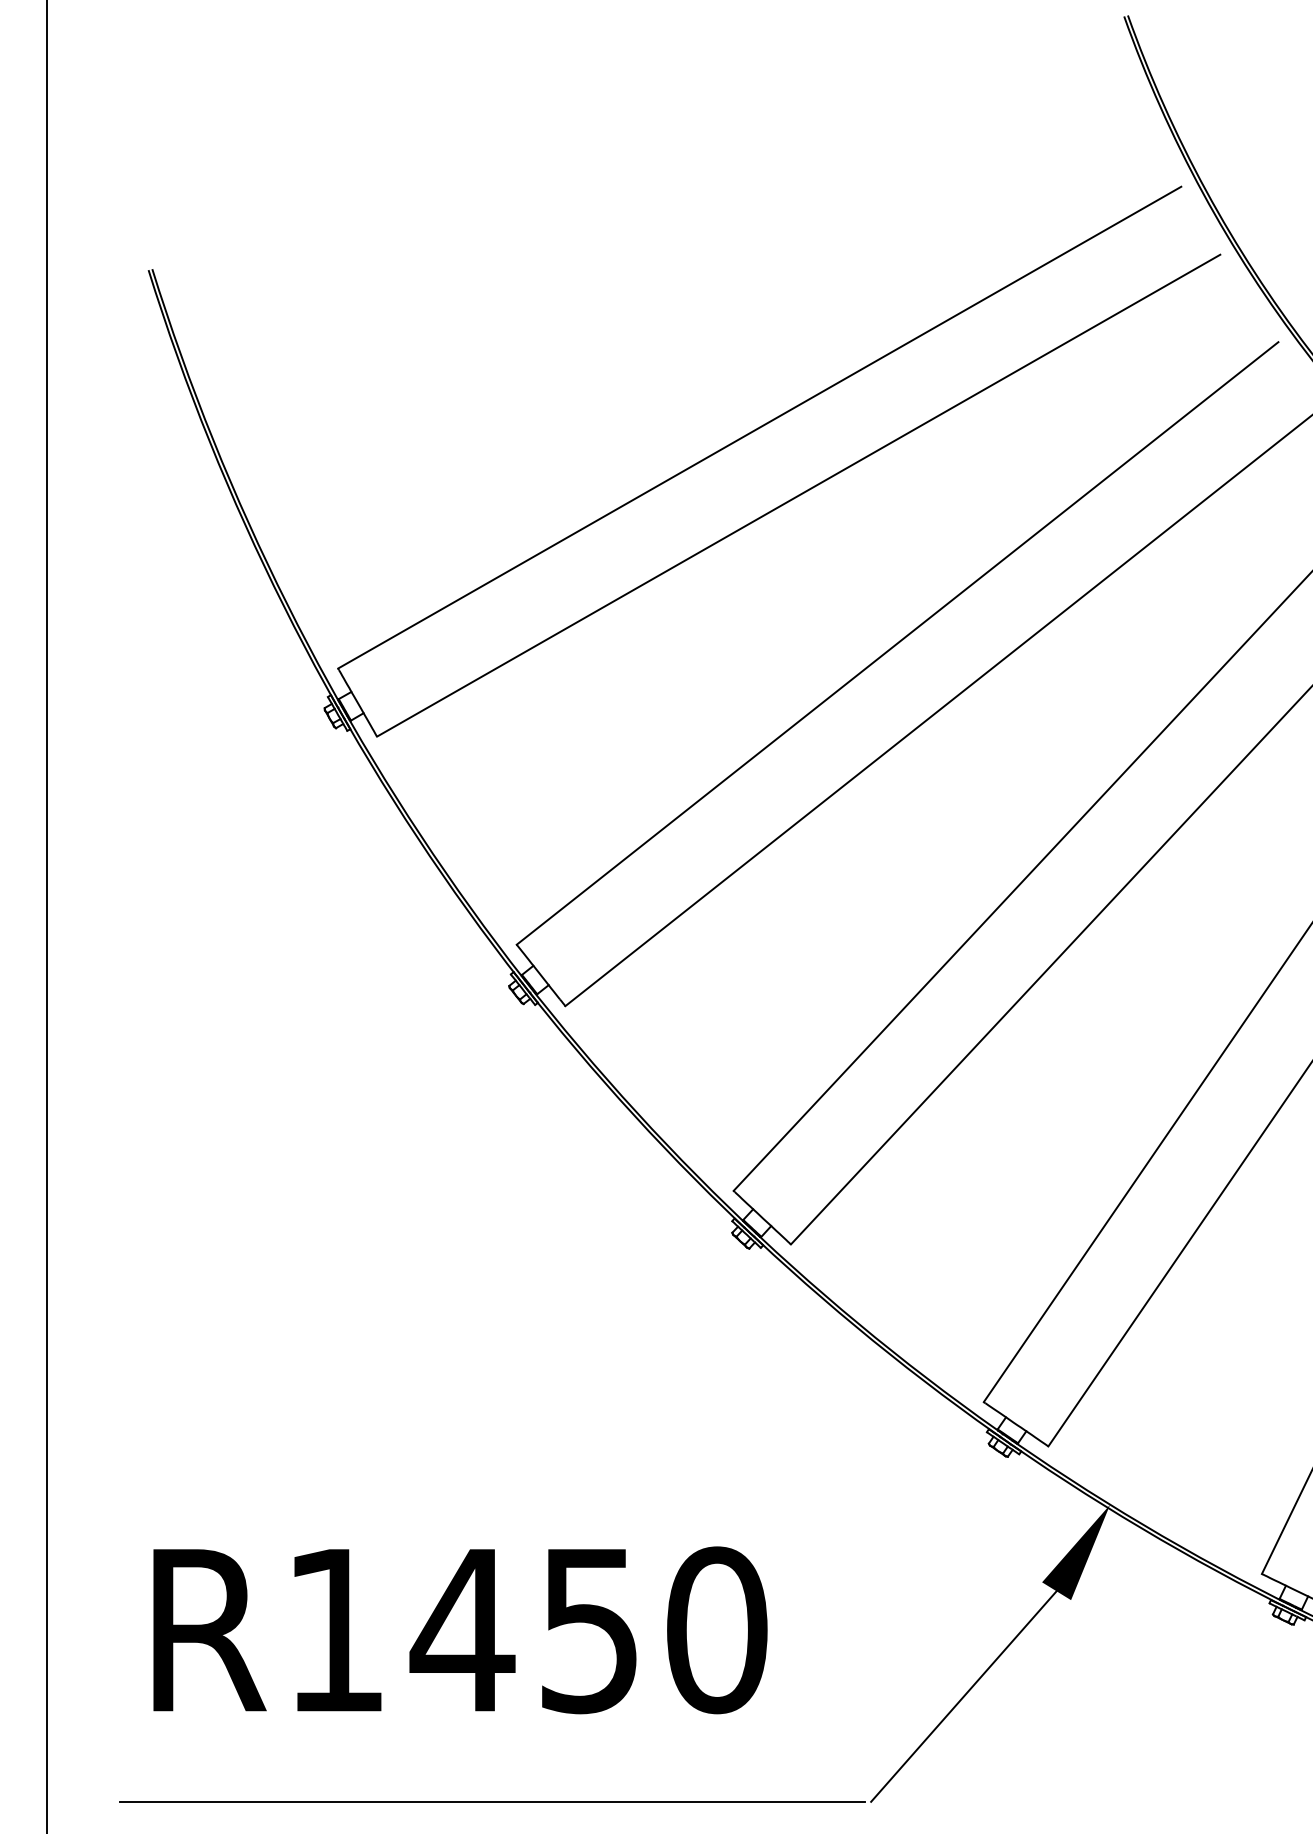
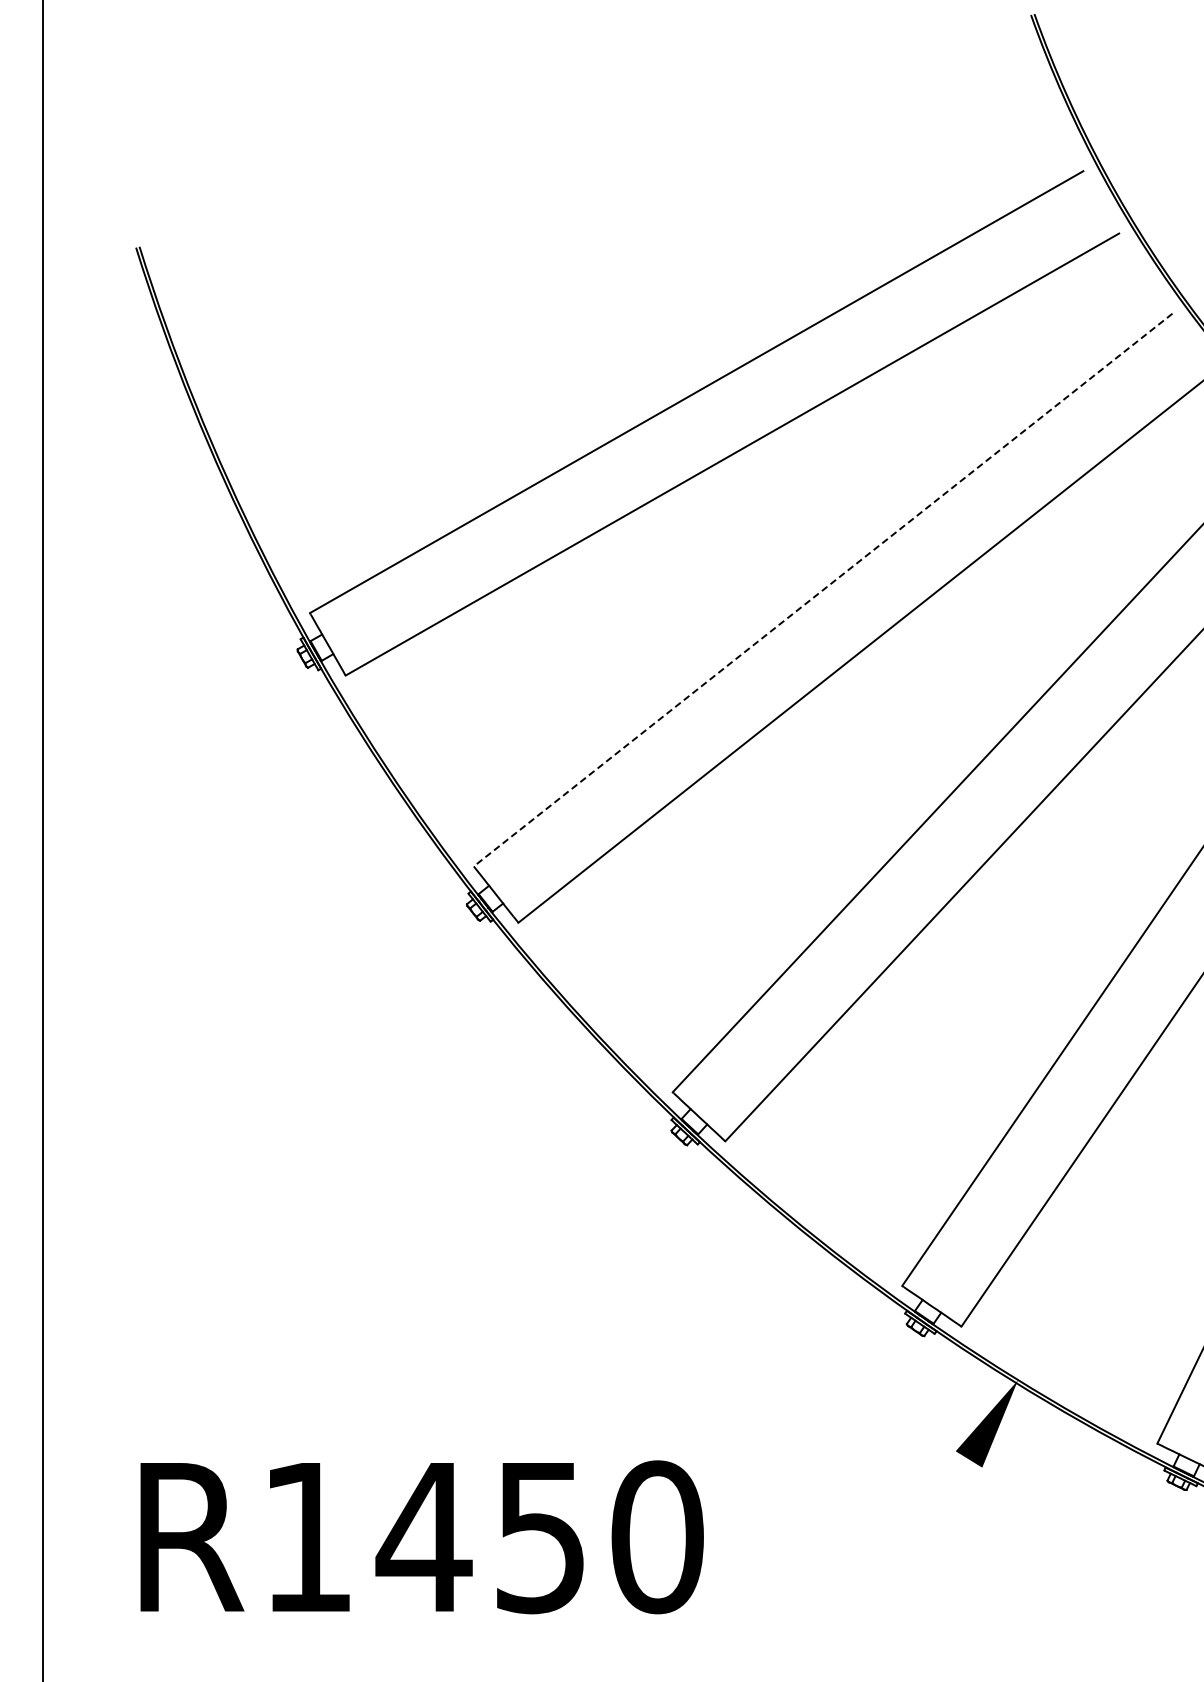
line: (896, 643) -> (822, 590), solid -> dashed
text: (459, 1630) -> (421, 1537), moved
line: (963, 1695) -> (883, 1555), removed
line: (492, 1801) -> (451, 1652), removed

